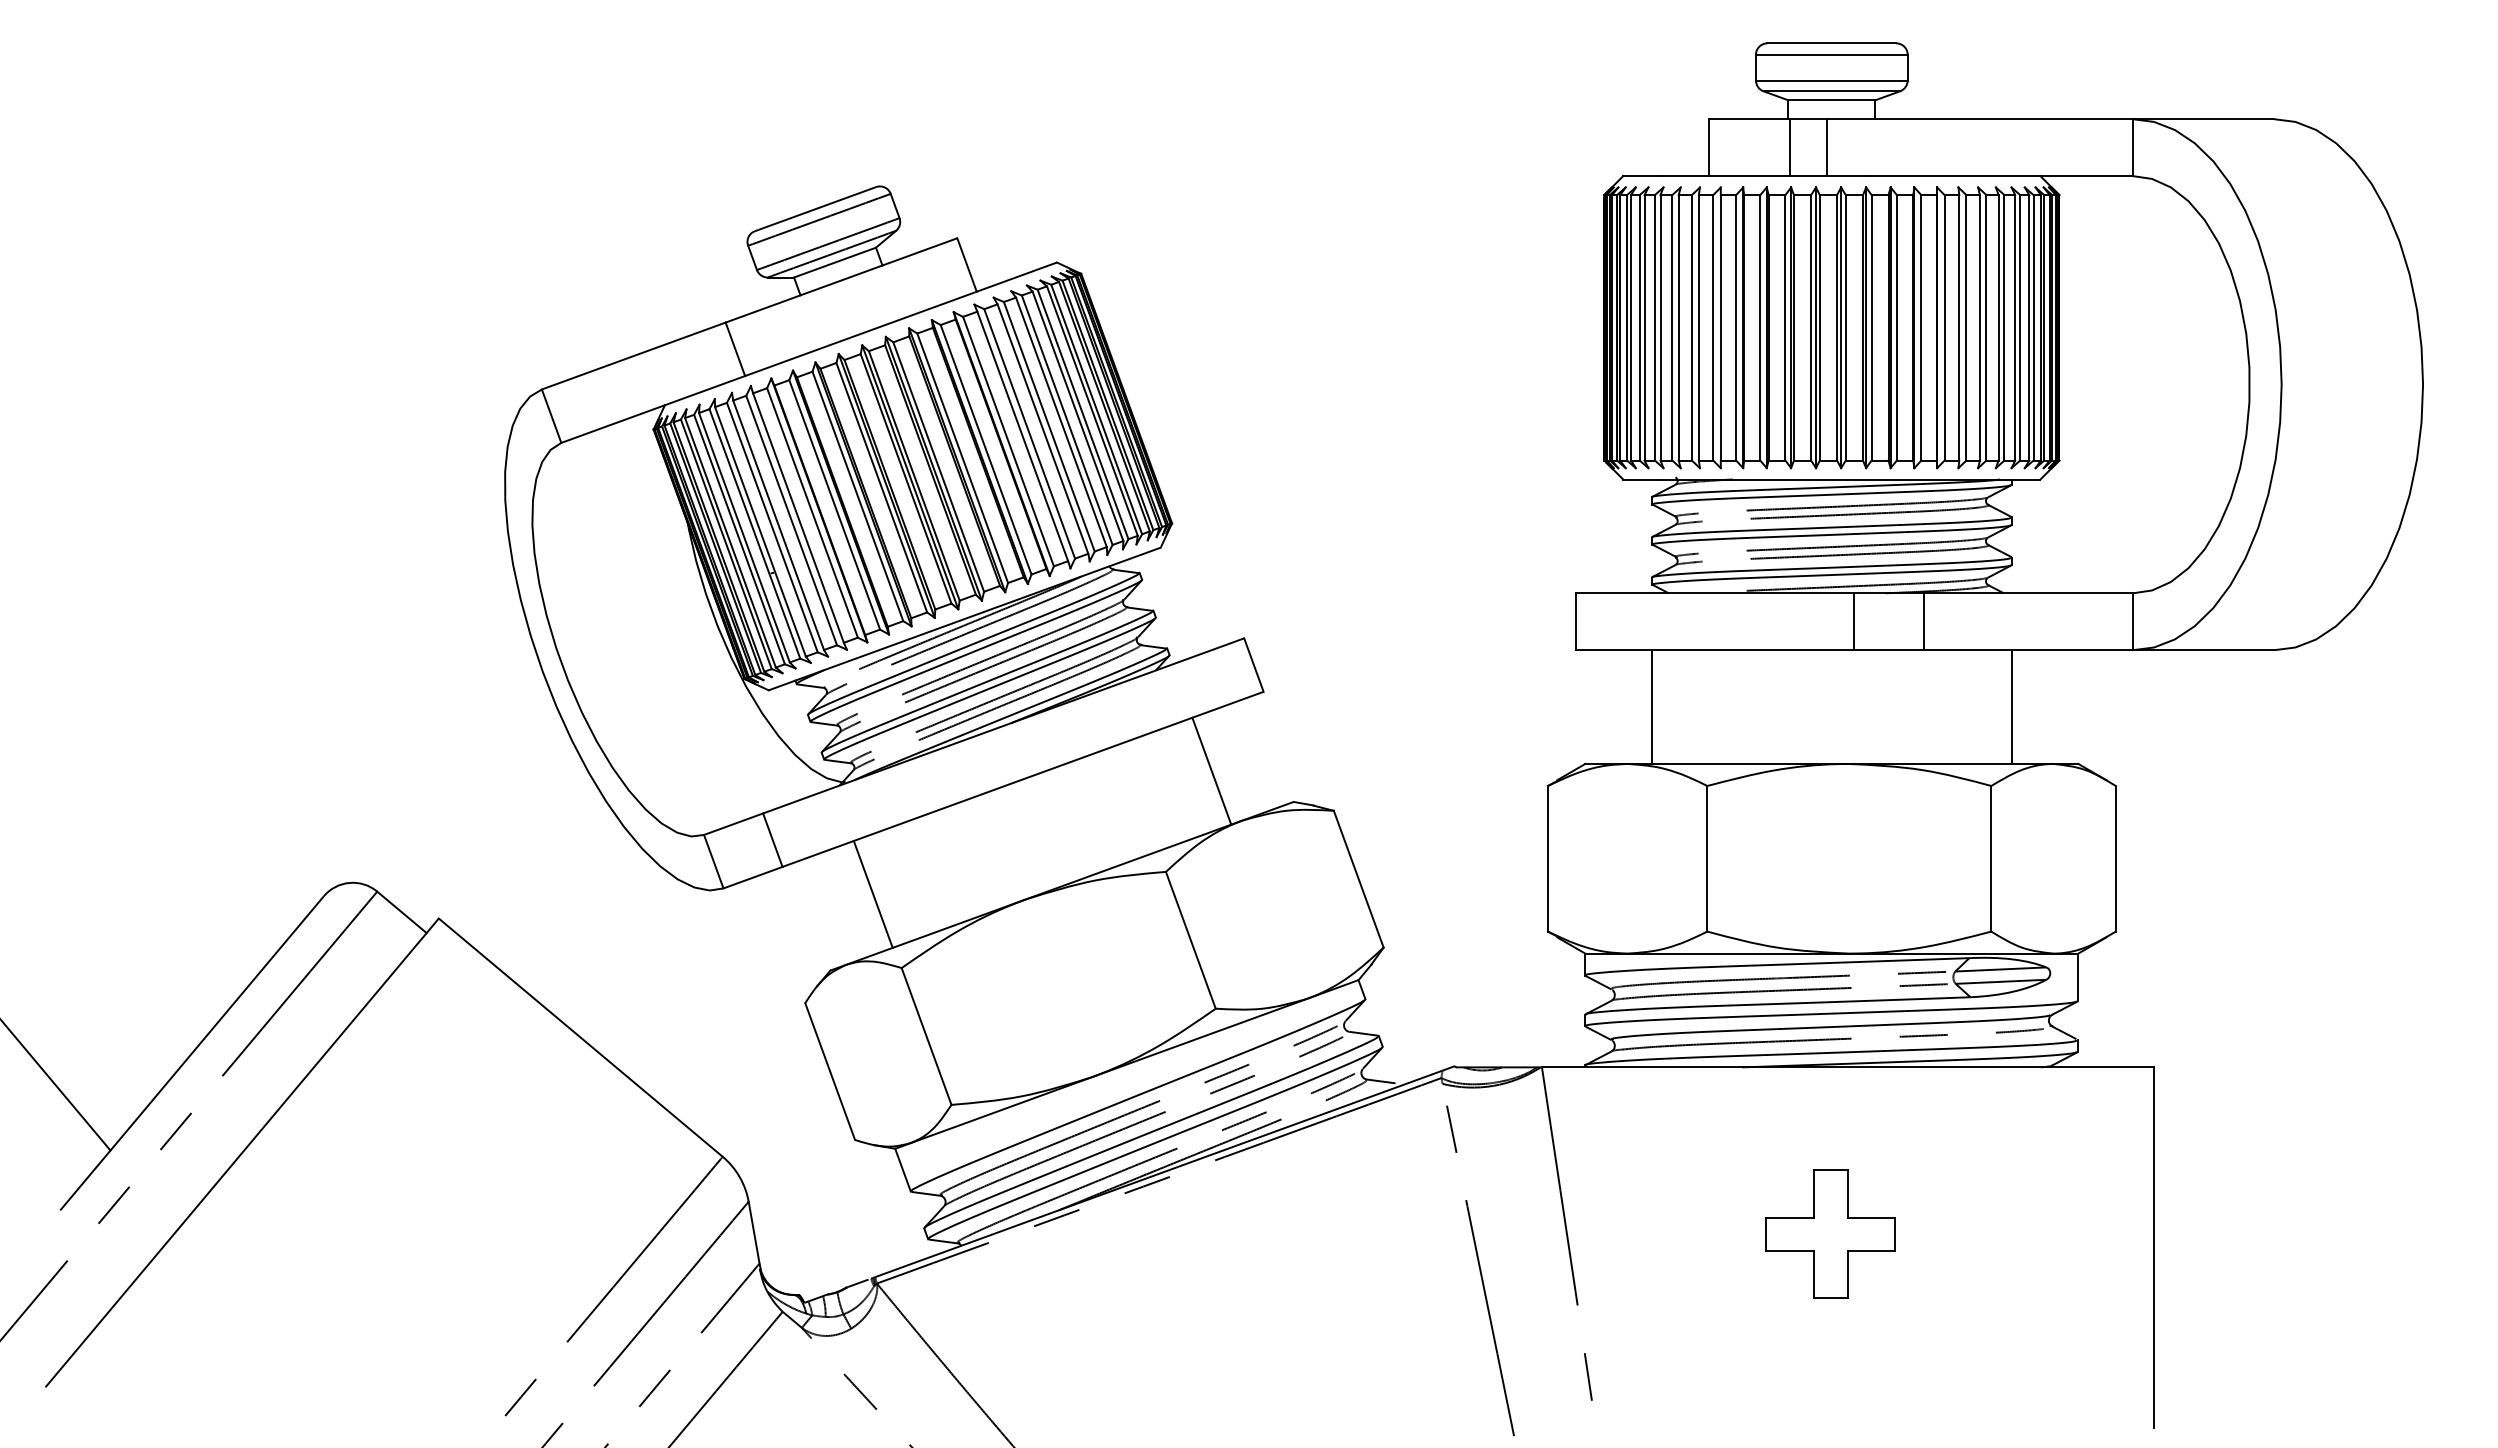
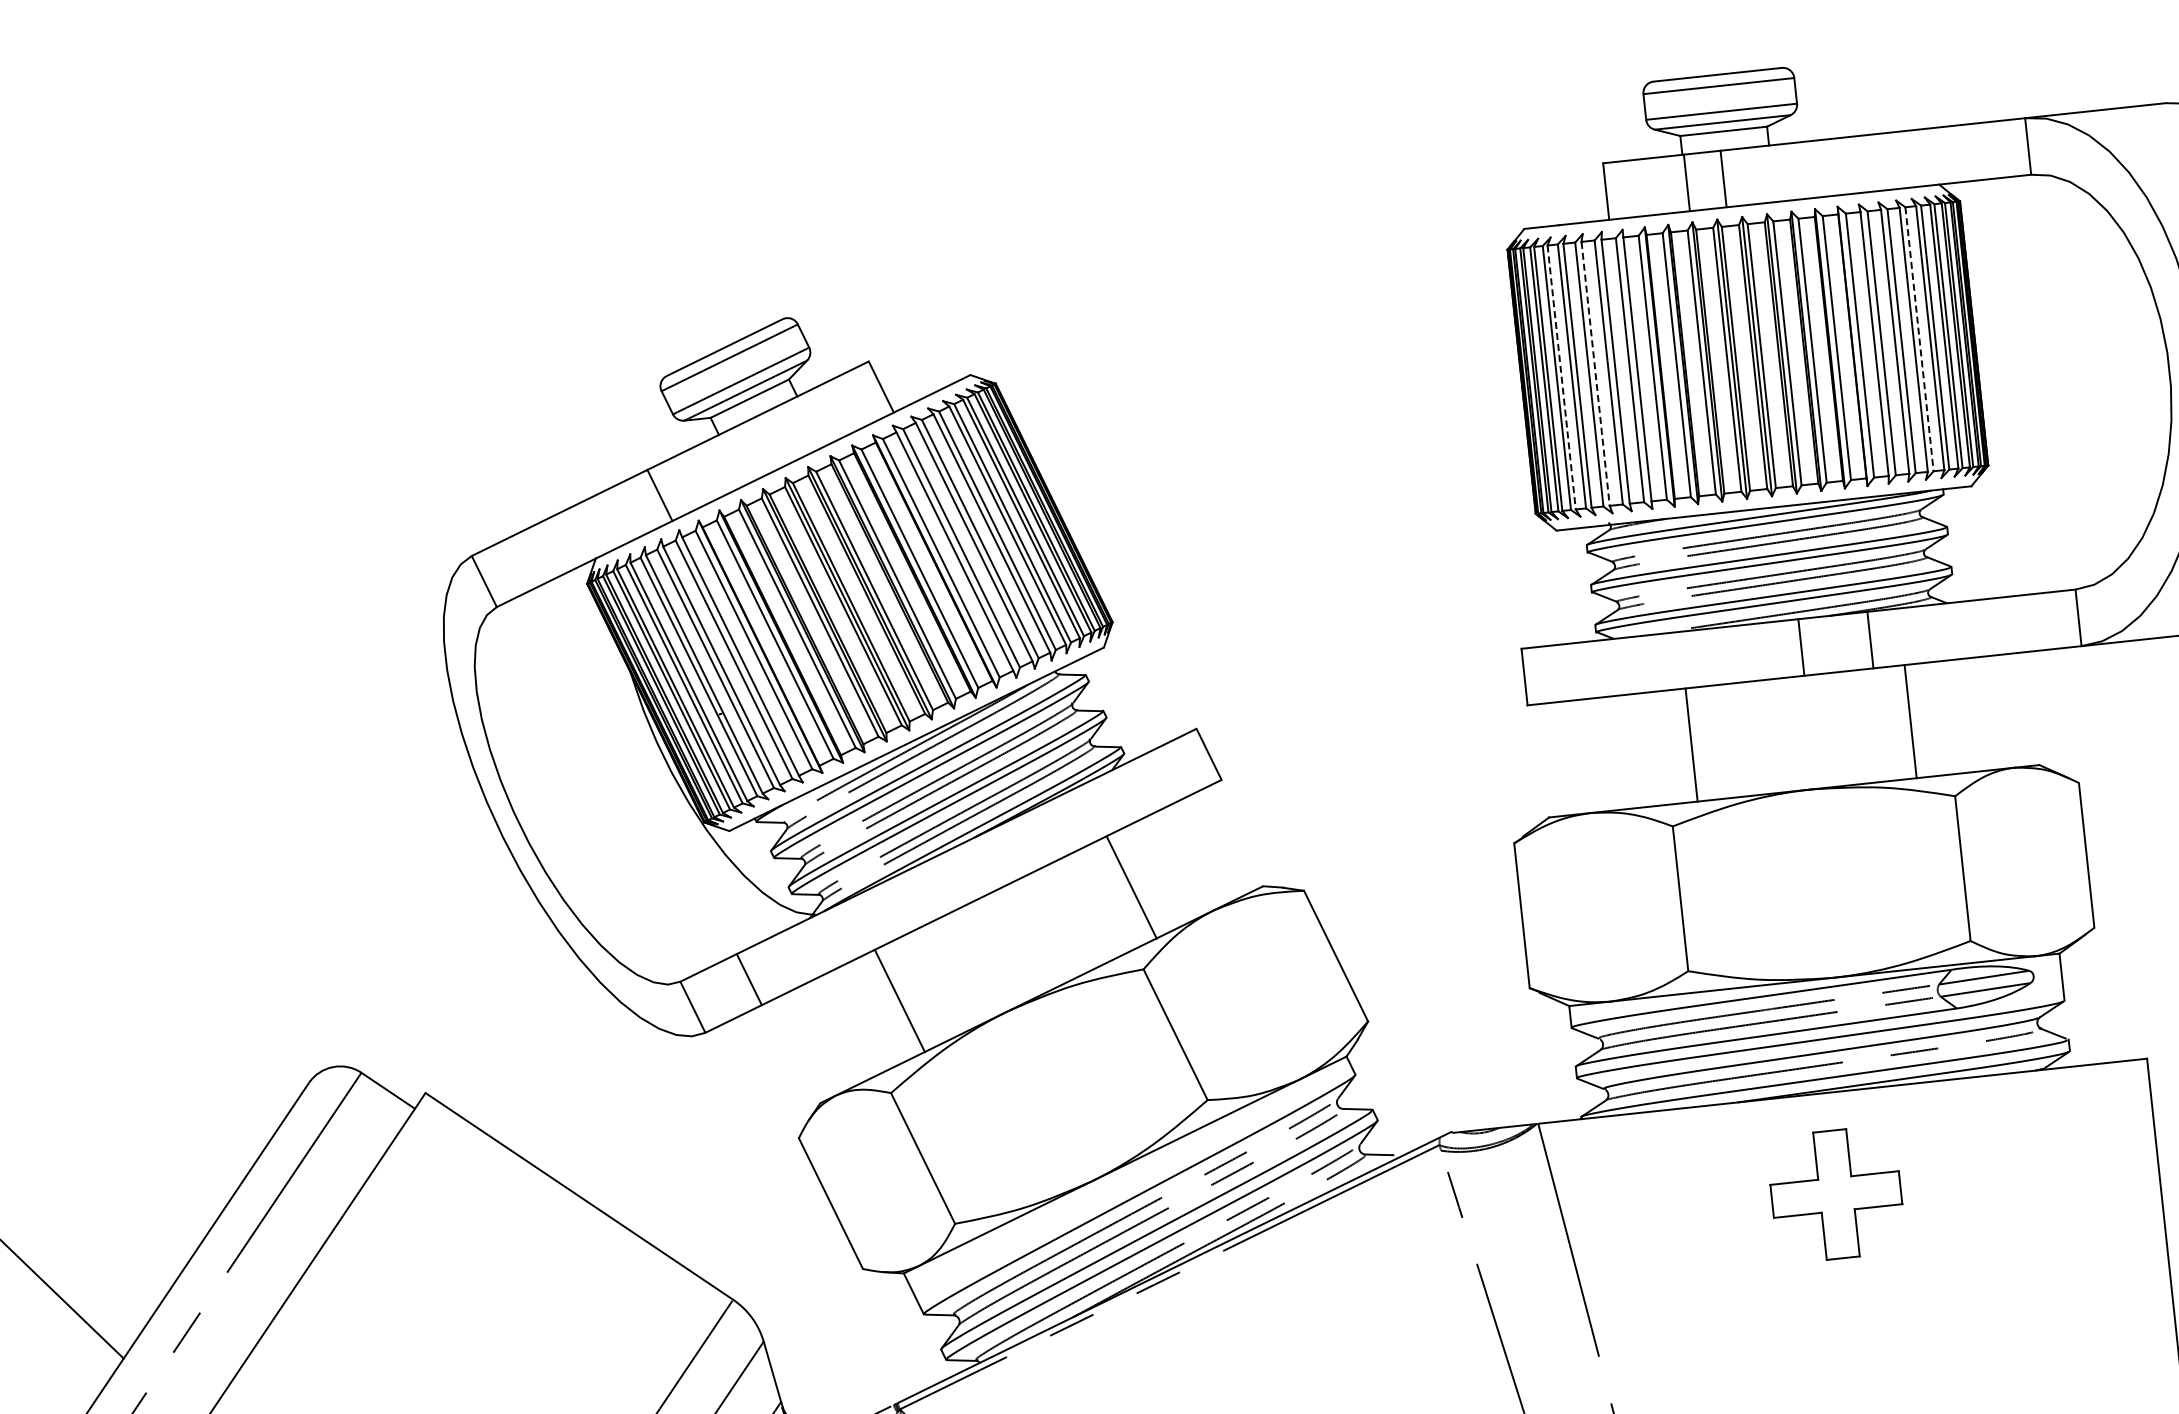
line: (1644, 327) -> (1561, 377), solid -> dashed
line: (1678, 327) -> (1595, 373), solid -> dashed
line: (2004, 327) -> (1919, 338), solid -> dashed
line: (1651, 706) -> (1691, 744), moved
line: (2011, 706) -> (1910, 721), moved
line: (1211, 770) -> (1131, 886), moved
line: (872, 893) -> (899, 1000), moved
part: (1830, 1233) -> (1835, 1193), moved

